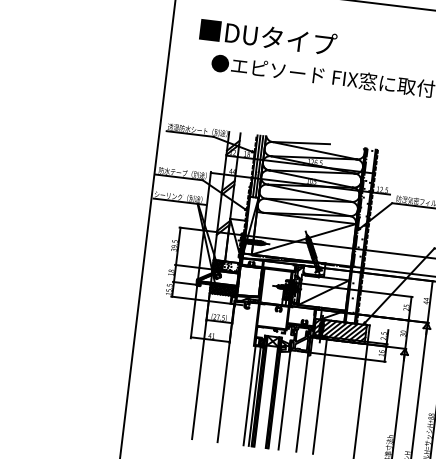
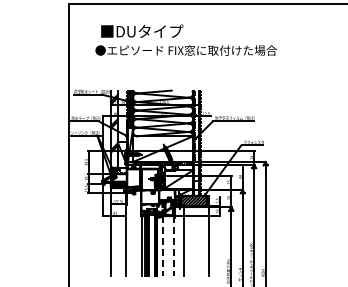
text: (268, 35) -> (142, 30), moved
line: (285, 400) -> (163, 246), solid -> dashed
line: (301, 402) -> (173, 246), solid -> dashed

